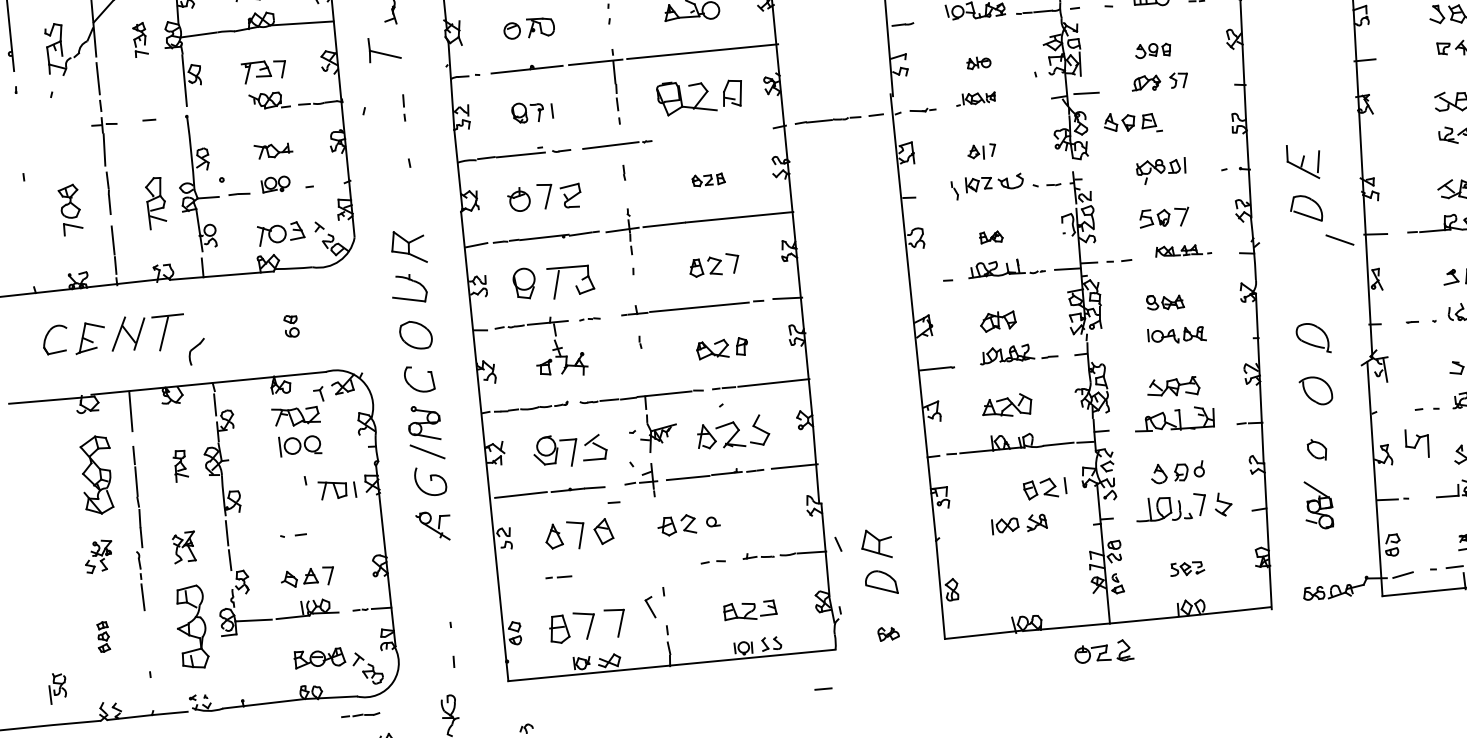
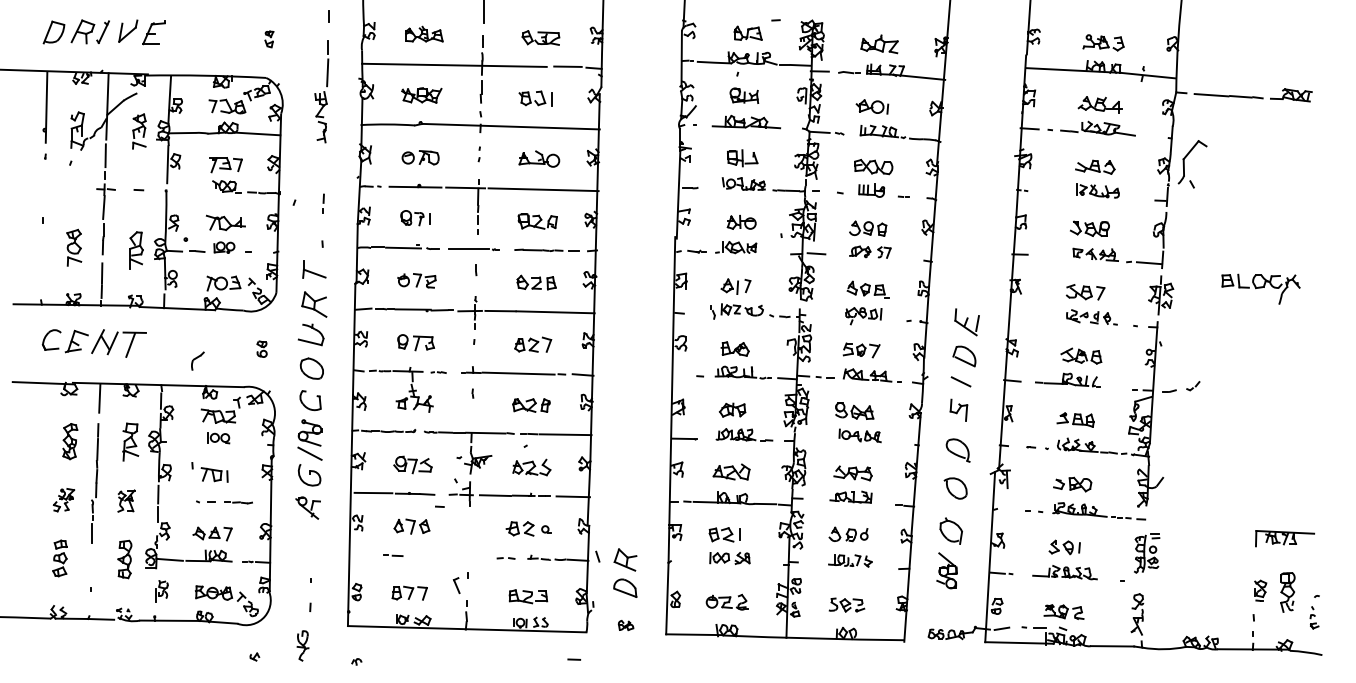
part: (140, 39) -> (139, 131), size x1.43
part: (384, 48) -> (314, 269), moved
part: (1153, 50) -> (868, 228), size x1.43
part: (978, 61) -> (741, 221), size x1.67
part: (699, 96) -> (537, 221), size x0.62
part: (976, 98) -> (736, 247), size x1.43
line: (838, 117) -> (546, 249), moved
part: (1131, 122) -> (867, 289), moved
part: (273, 149) -> (225, 222), size x1.43
part: (981, 151) -> (735, 286), size x1.43
part: (708, 179) -> (536, 282), size x1.67
part: (544, 197) -> (416, 280), size x0.71
part: (990, 236) -> (734, 348), size x1.67
line: (1339, 239) -> (960, 381), moved
part: (1182, 250) -> (871, 375), size x1.43
part: (554, 281) -> (416, 342), size x0.62
part: (1164, 301) -> (854, 410), size x1.43
part: (290, 325) -> (261, 348), moved
part: (196, 350) -> (197, 360), moved
part: (1173, 419) -> (850, 496), size x0.71
part: (732, 433) -> (531, 467), size x0.71
part: (1416, 442) -> (958, 409), moved
part: (299, 446) -> (218, 438), size x0.71
part: (569, 449) -> (412, 464), size x0.71
part: (1316, 449) -> (950, 530), size x1.67
part: (180, 465) -> (130, 441), size x1.67
part: (98, 475) -> (70, 441), size x0.62
part: (329, 487) -> (209, 472), moved
part: (1044, 488) -> (724, 534), moved
part: (1184, 507) -> (850, 560), size x0.62
part: (688, 523) -> (528, 528), moved
part: (578, 534) -> (411, 526), size x0.71
part: (1186, 567) -> (846, 604), size x1.43
part: (586, 624) -> (409, 592), size x0.62
part: (191, 627) -> (124, 559), size x0.62
part: (102, 637) -> (59, 558), size x1.67
part: (1102, 651) -> (726, 601), moved
part: (57, 688) -> (161, 591), moved
part: (360, 715) -> (238, 502), moved

